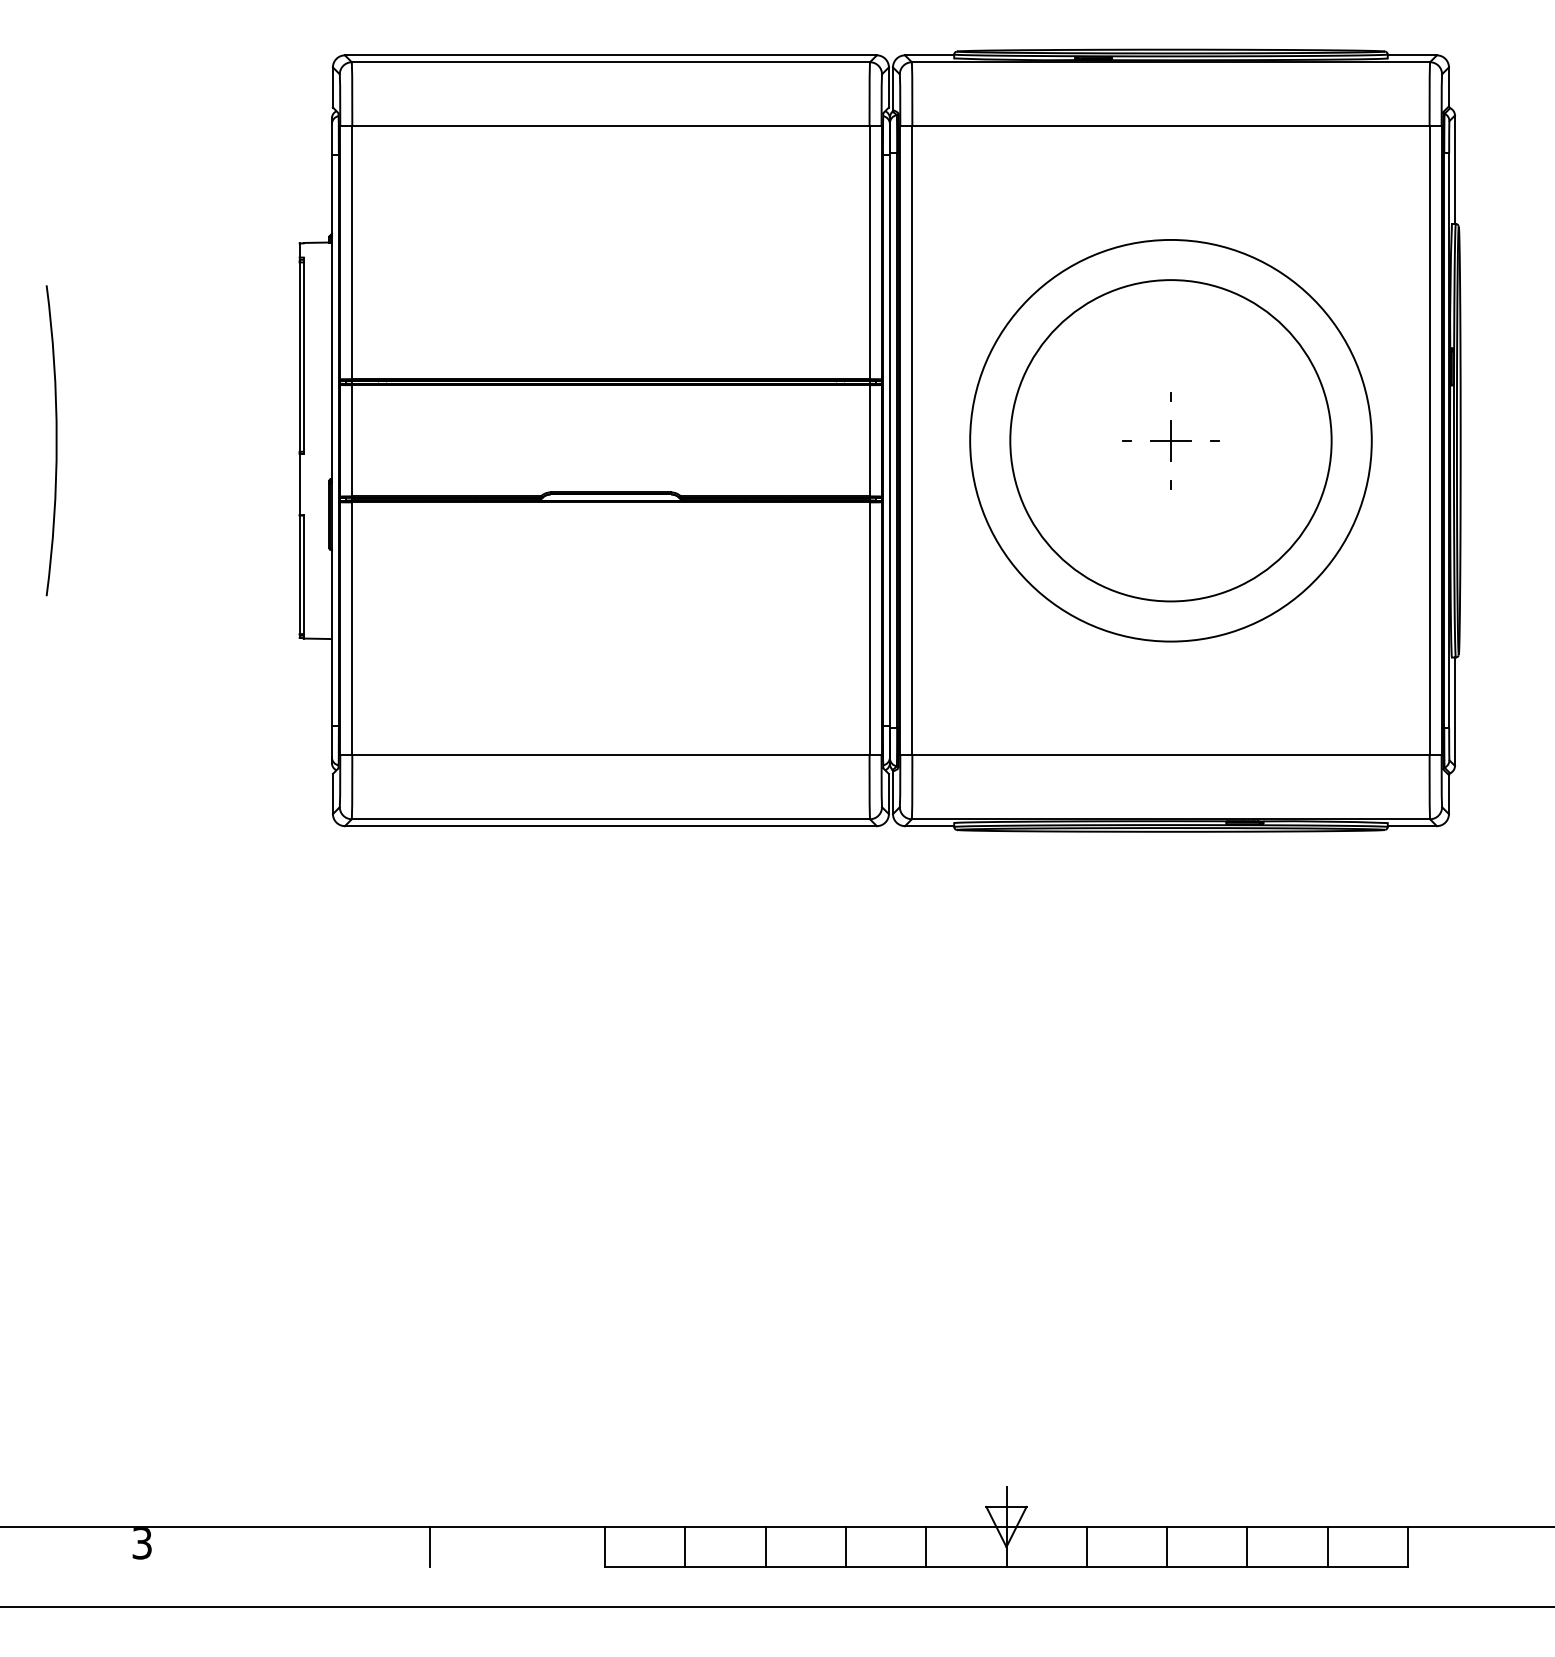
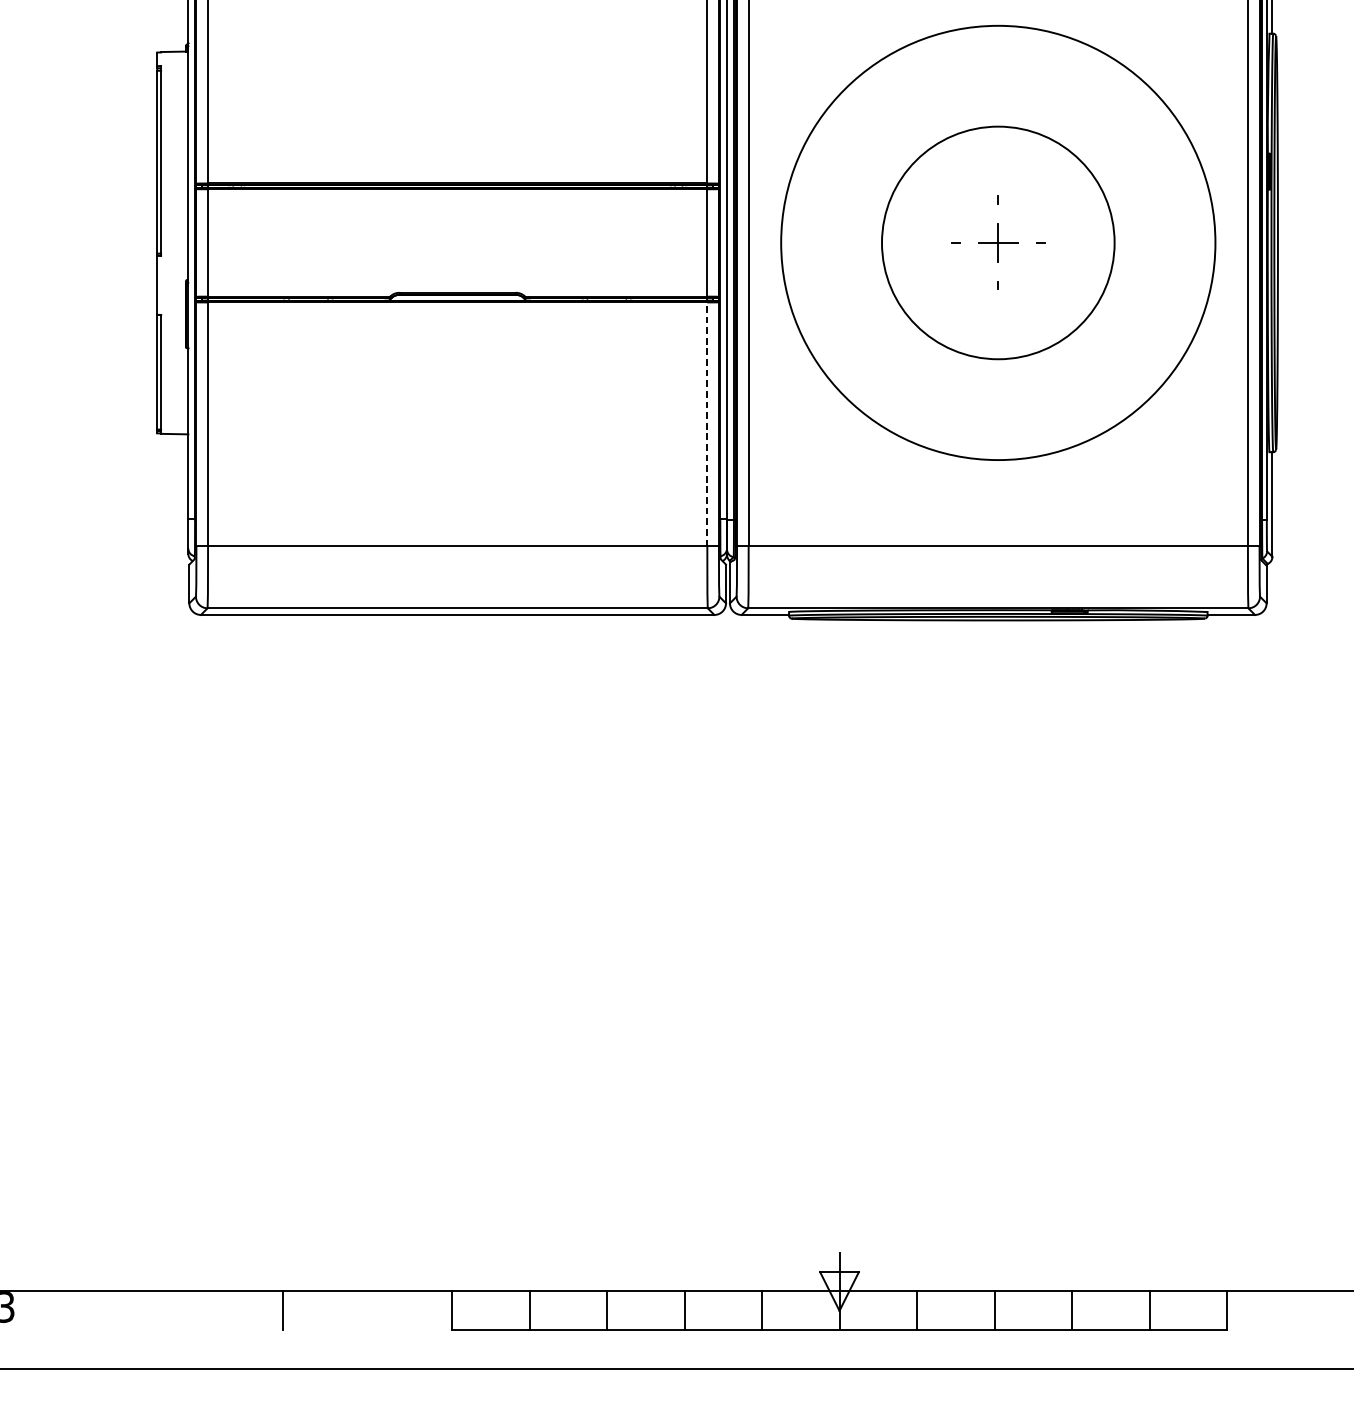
circle: (1170, 440) -> (997, 242), size x0.6
circle: (1170, 440) -> (997, 242), size x1.4
line: (869, 628) -> (707, 424), solid -> dashed

